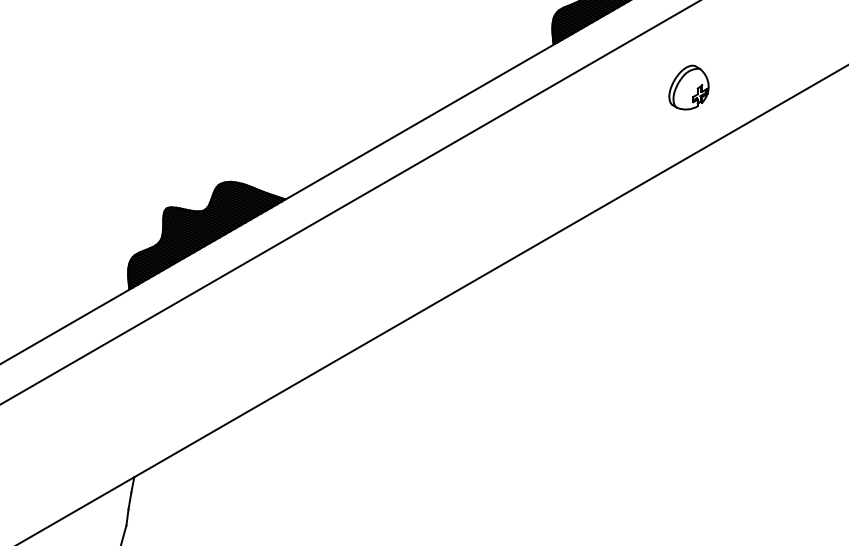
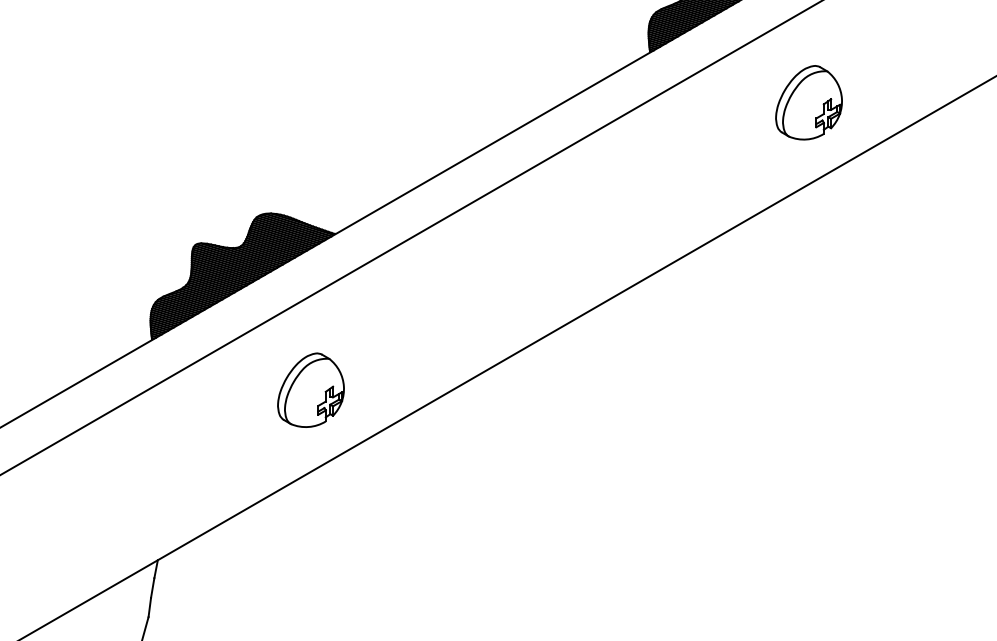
part: (688, 87) -> (808, 102), size x1.43
part: (264, 331) -> (310, 389), added

